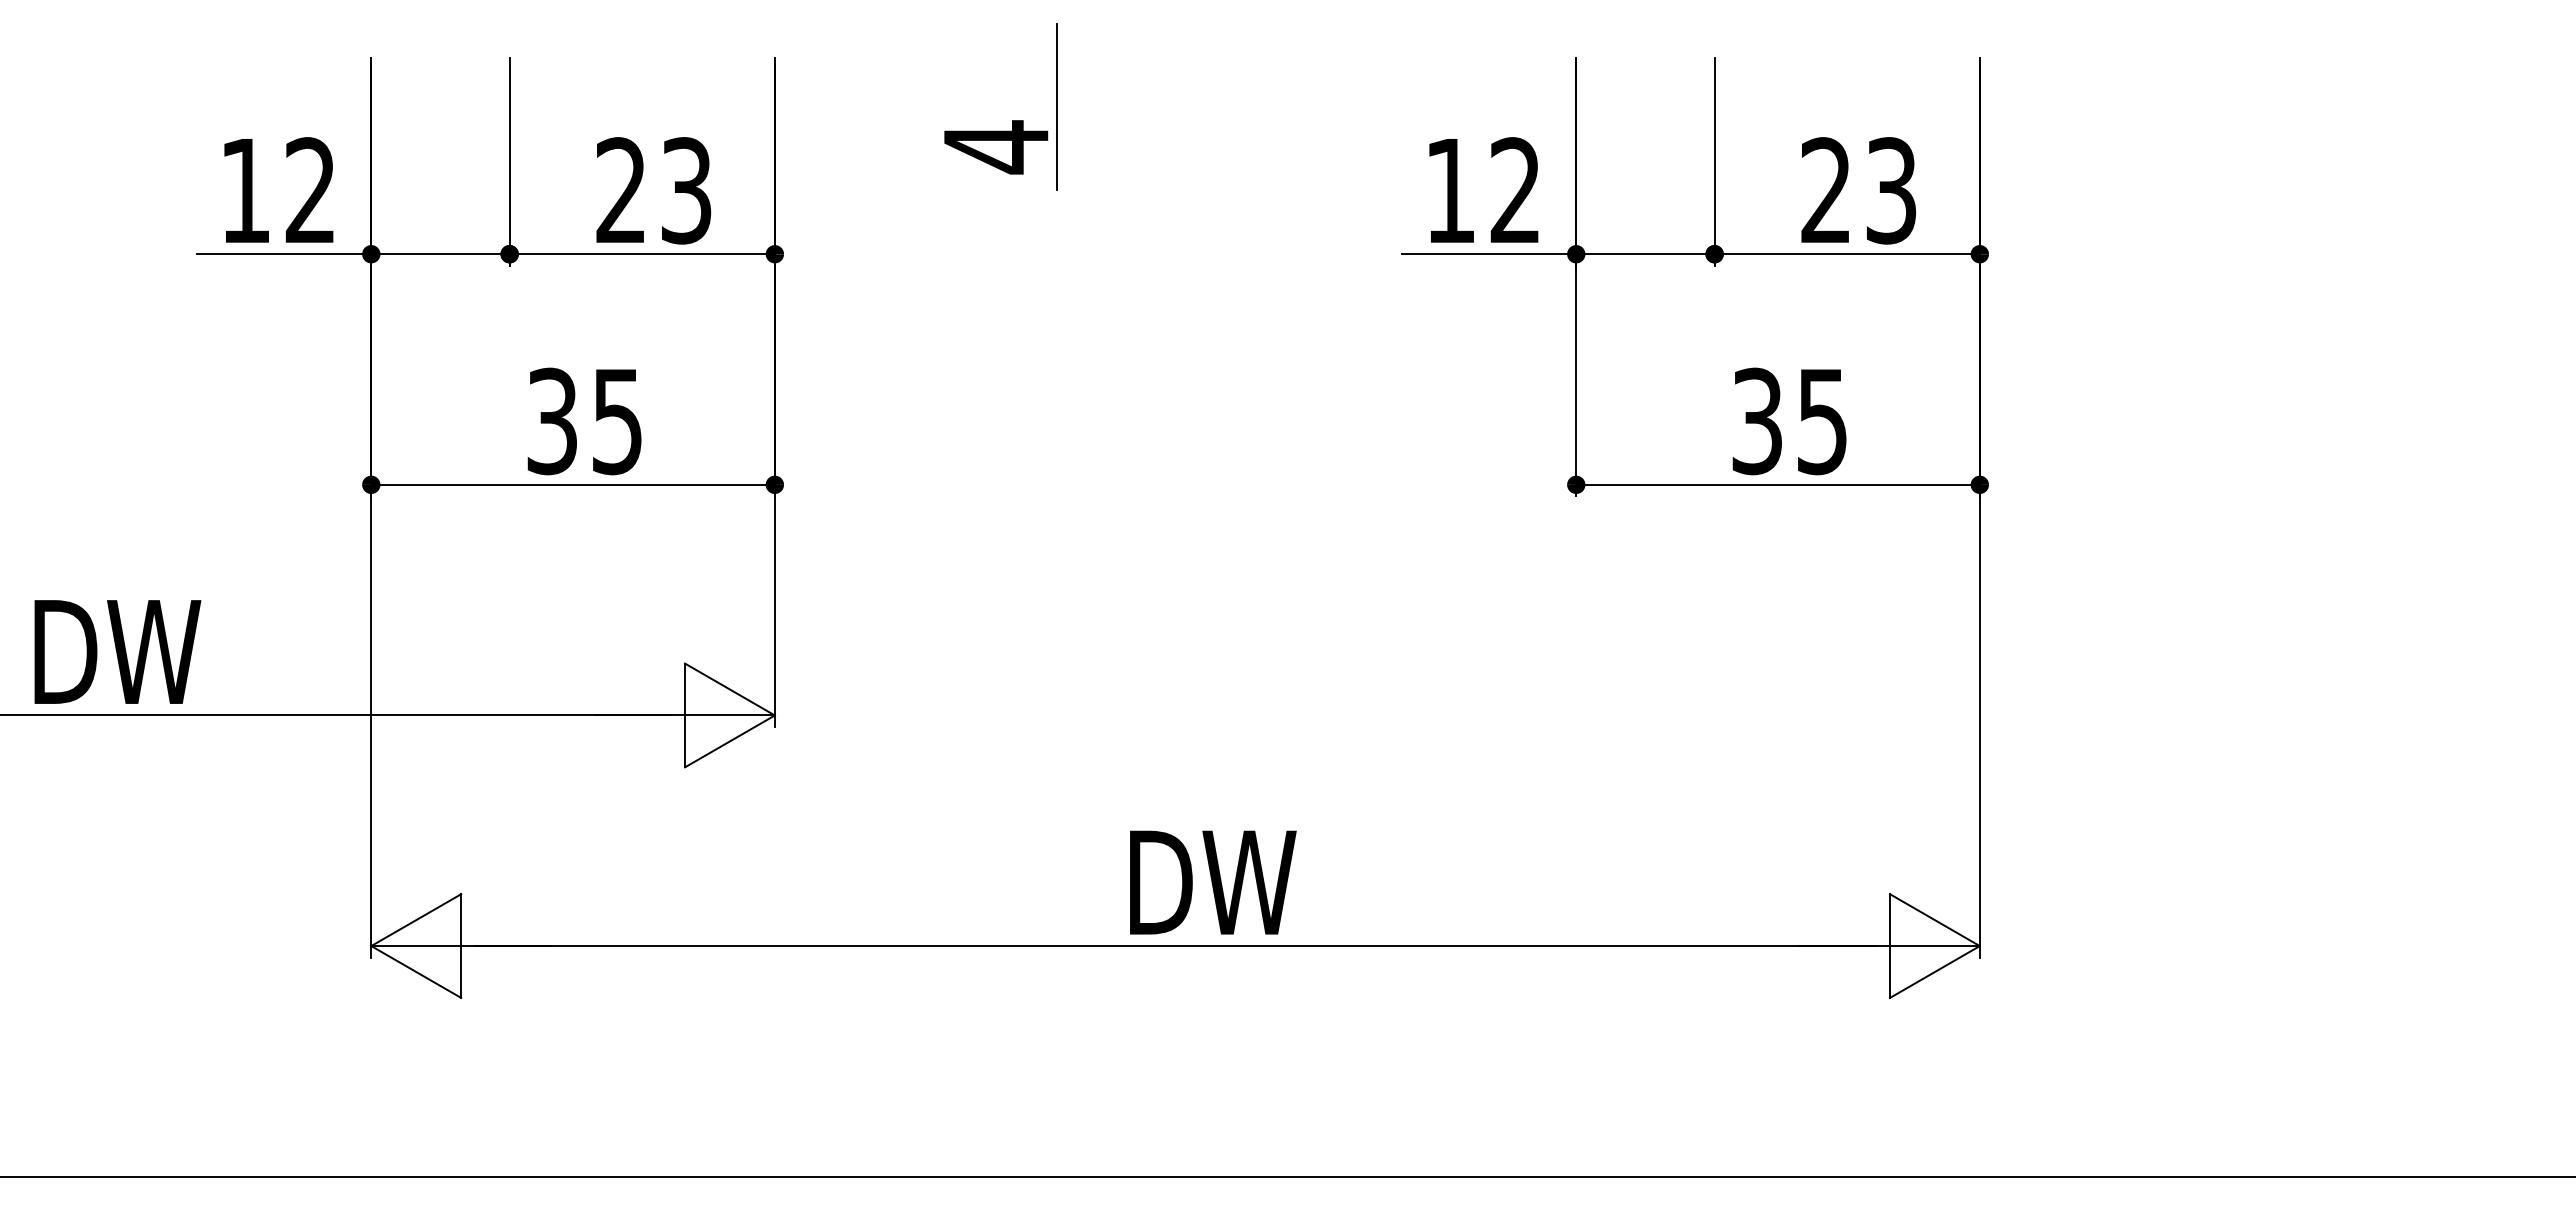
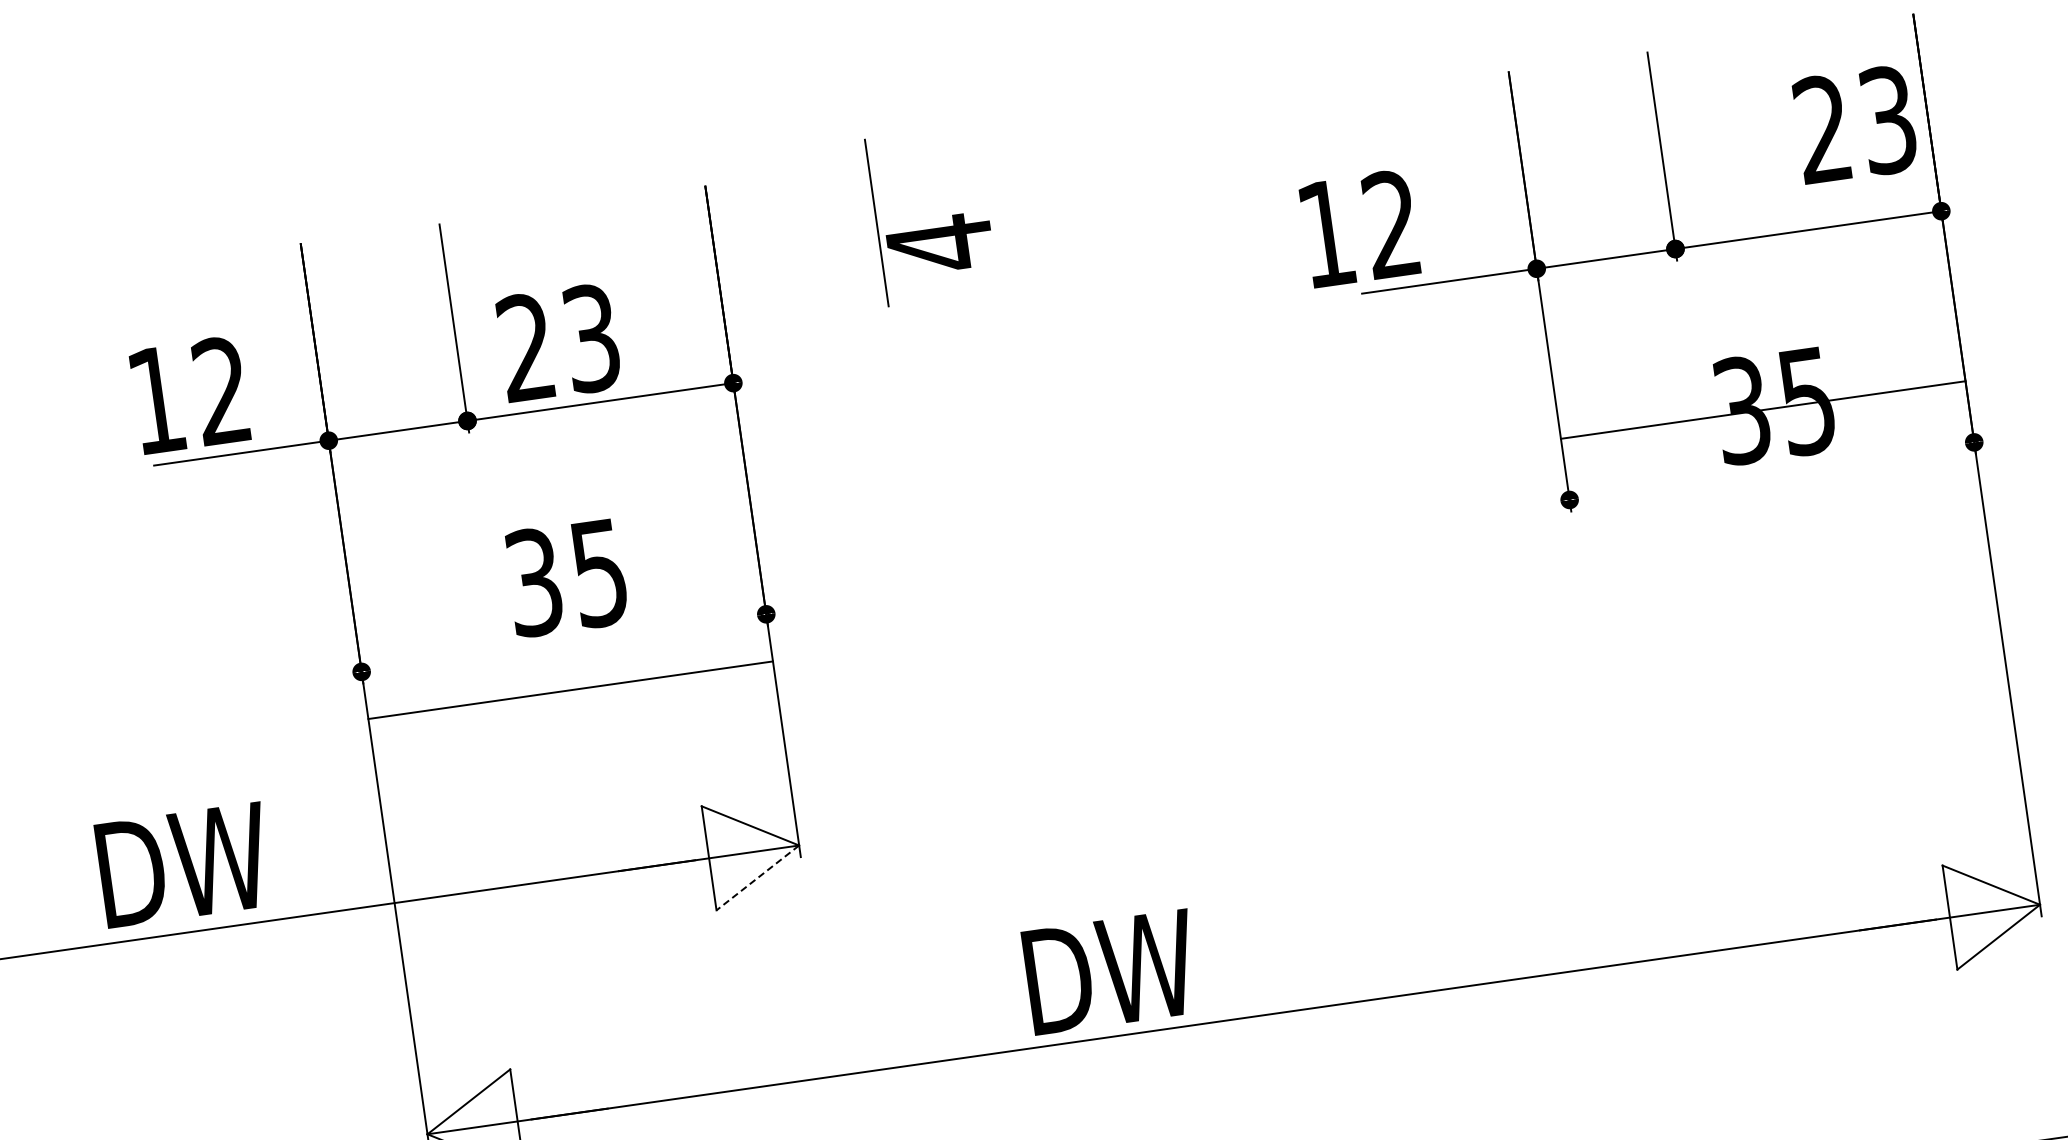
line: (1056, 106) -> (875, 222), moved
text: (278, 189) -> (189, 394), moved
text: (1483, 189) -> (1359, 227), moved
text: (653, 190) -> (558, 342), moved
text: (1858, 190) -> (1855, 124), moved
line: (572, 484) -> (570, 689), moved
line: (1777, 484) -> (1762, 409), moved
text: (117, 651) -> (183, 864), moved
line: (729, 741) -> (757, 878), solid -> dashed
text: (1213, 882) -> (1111, 971), moved

